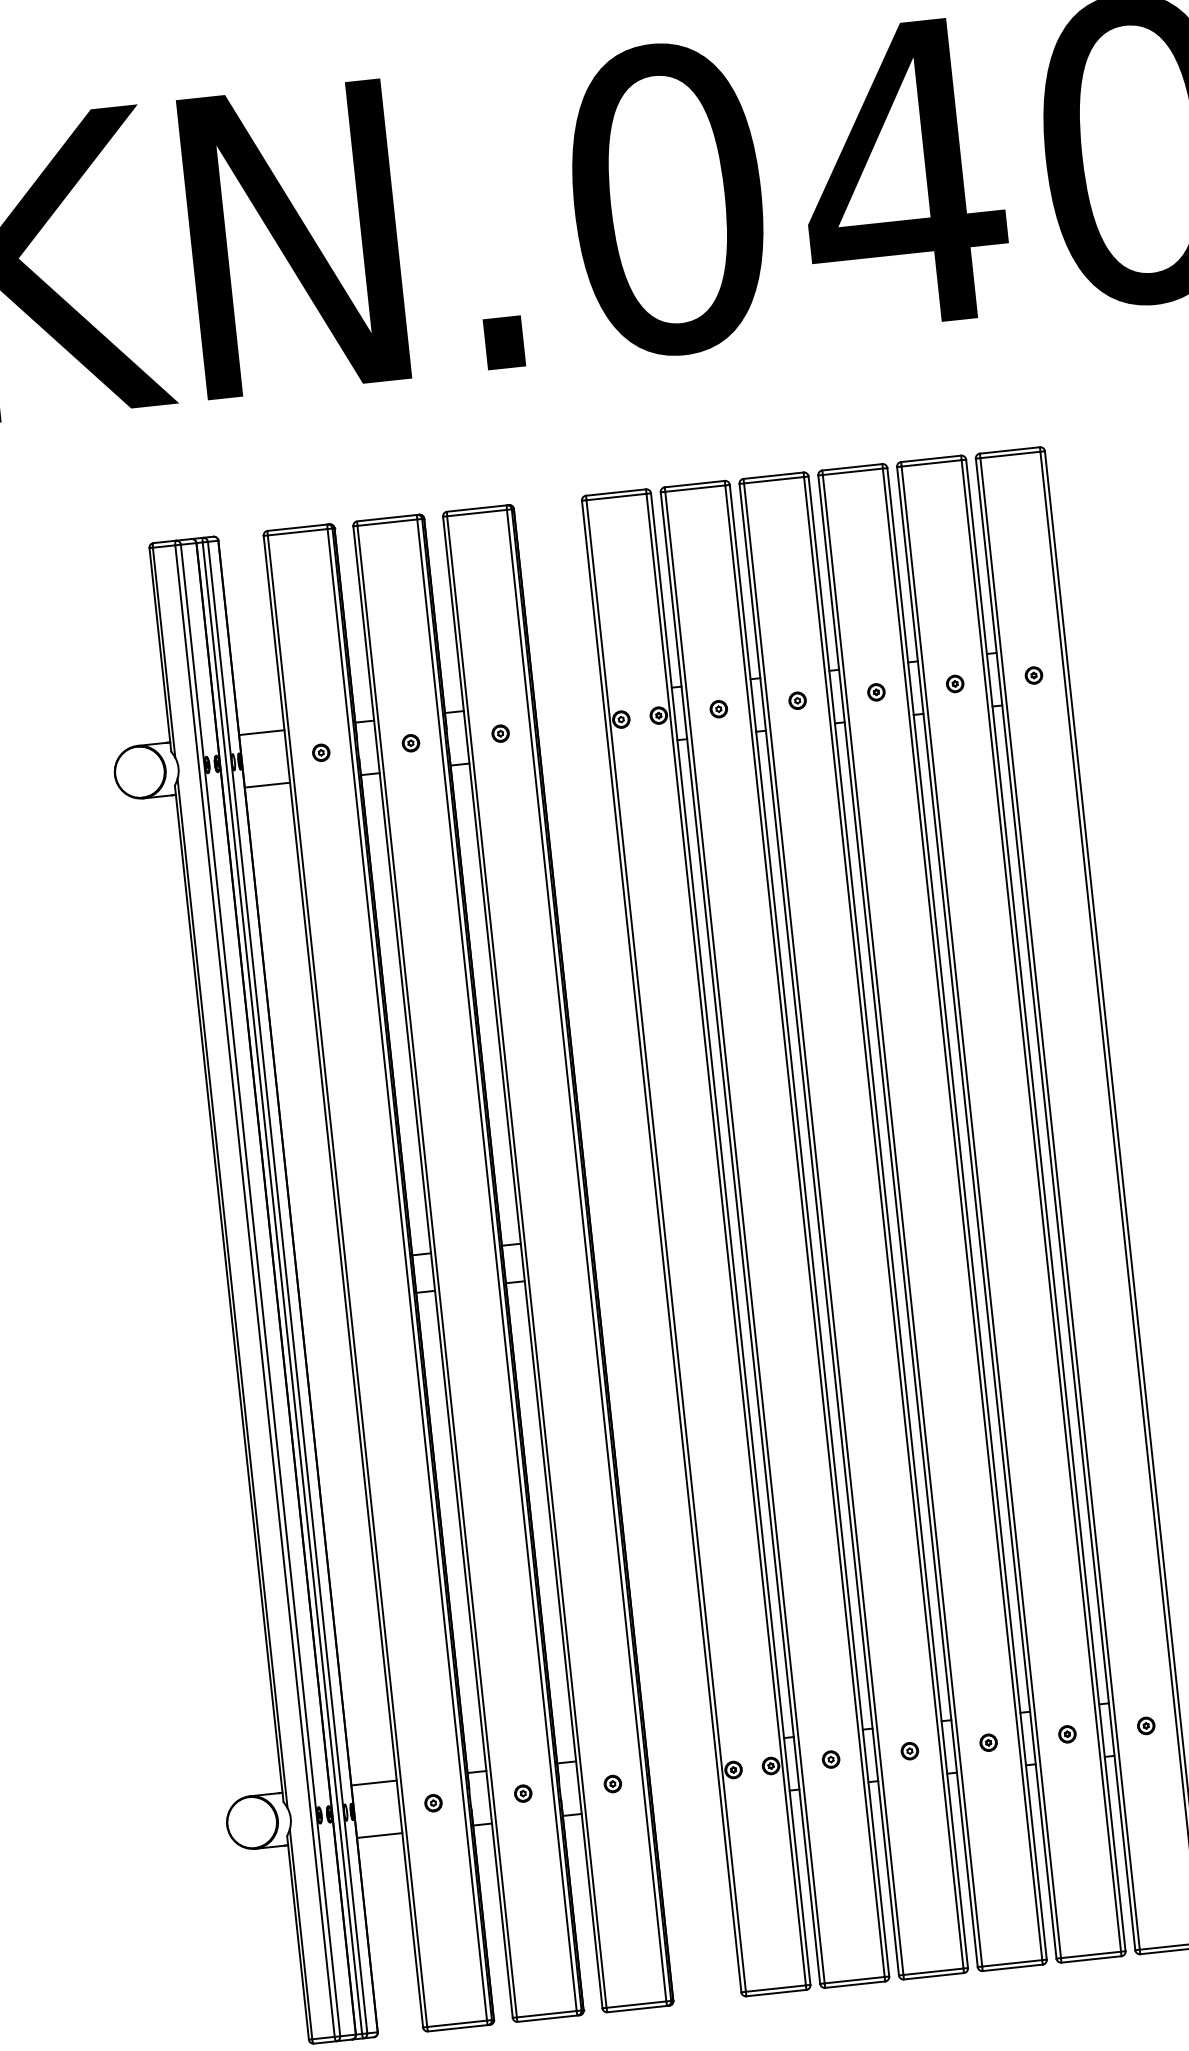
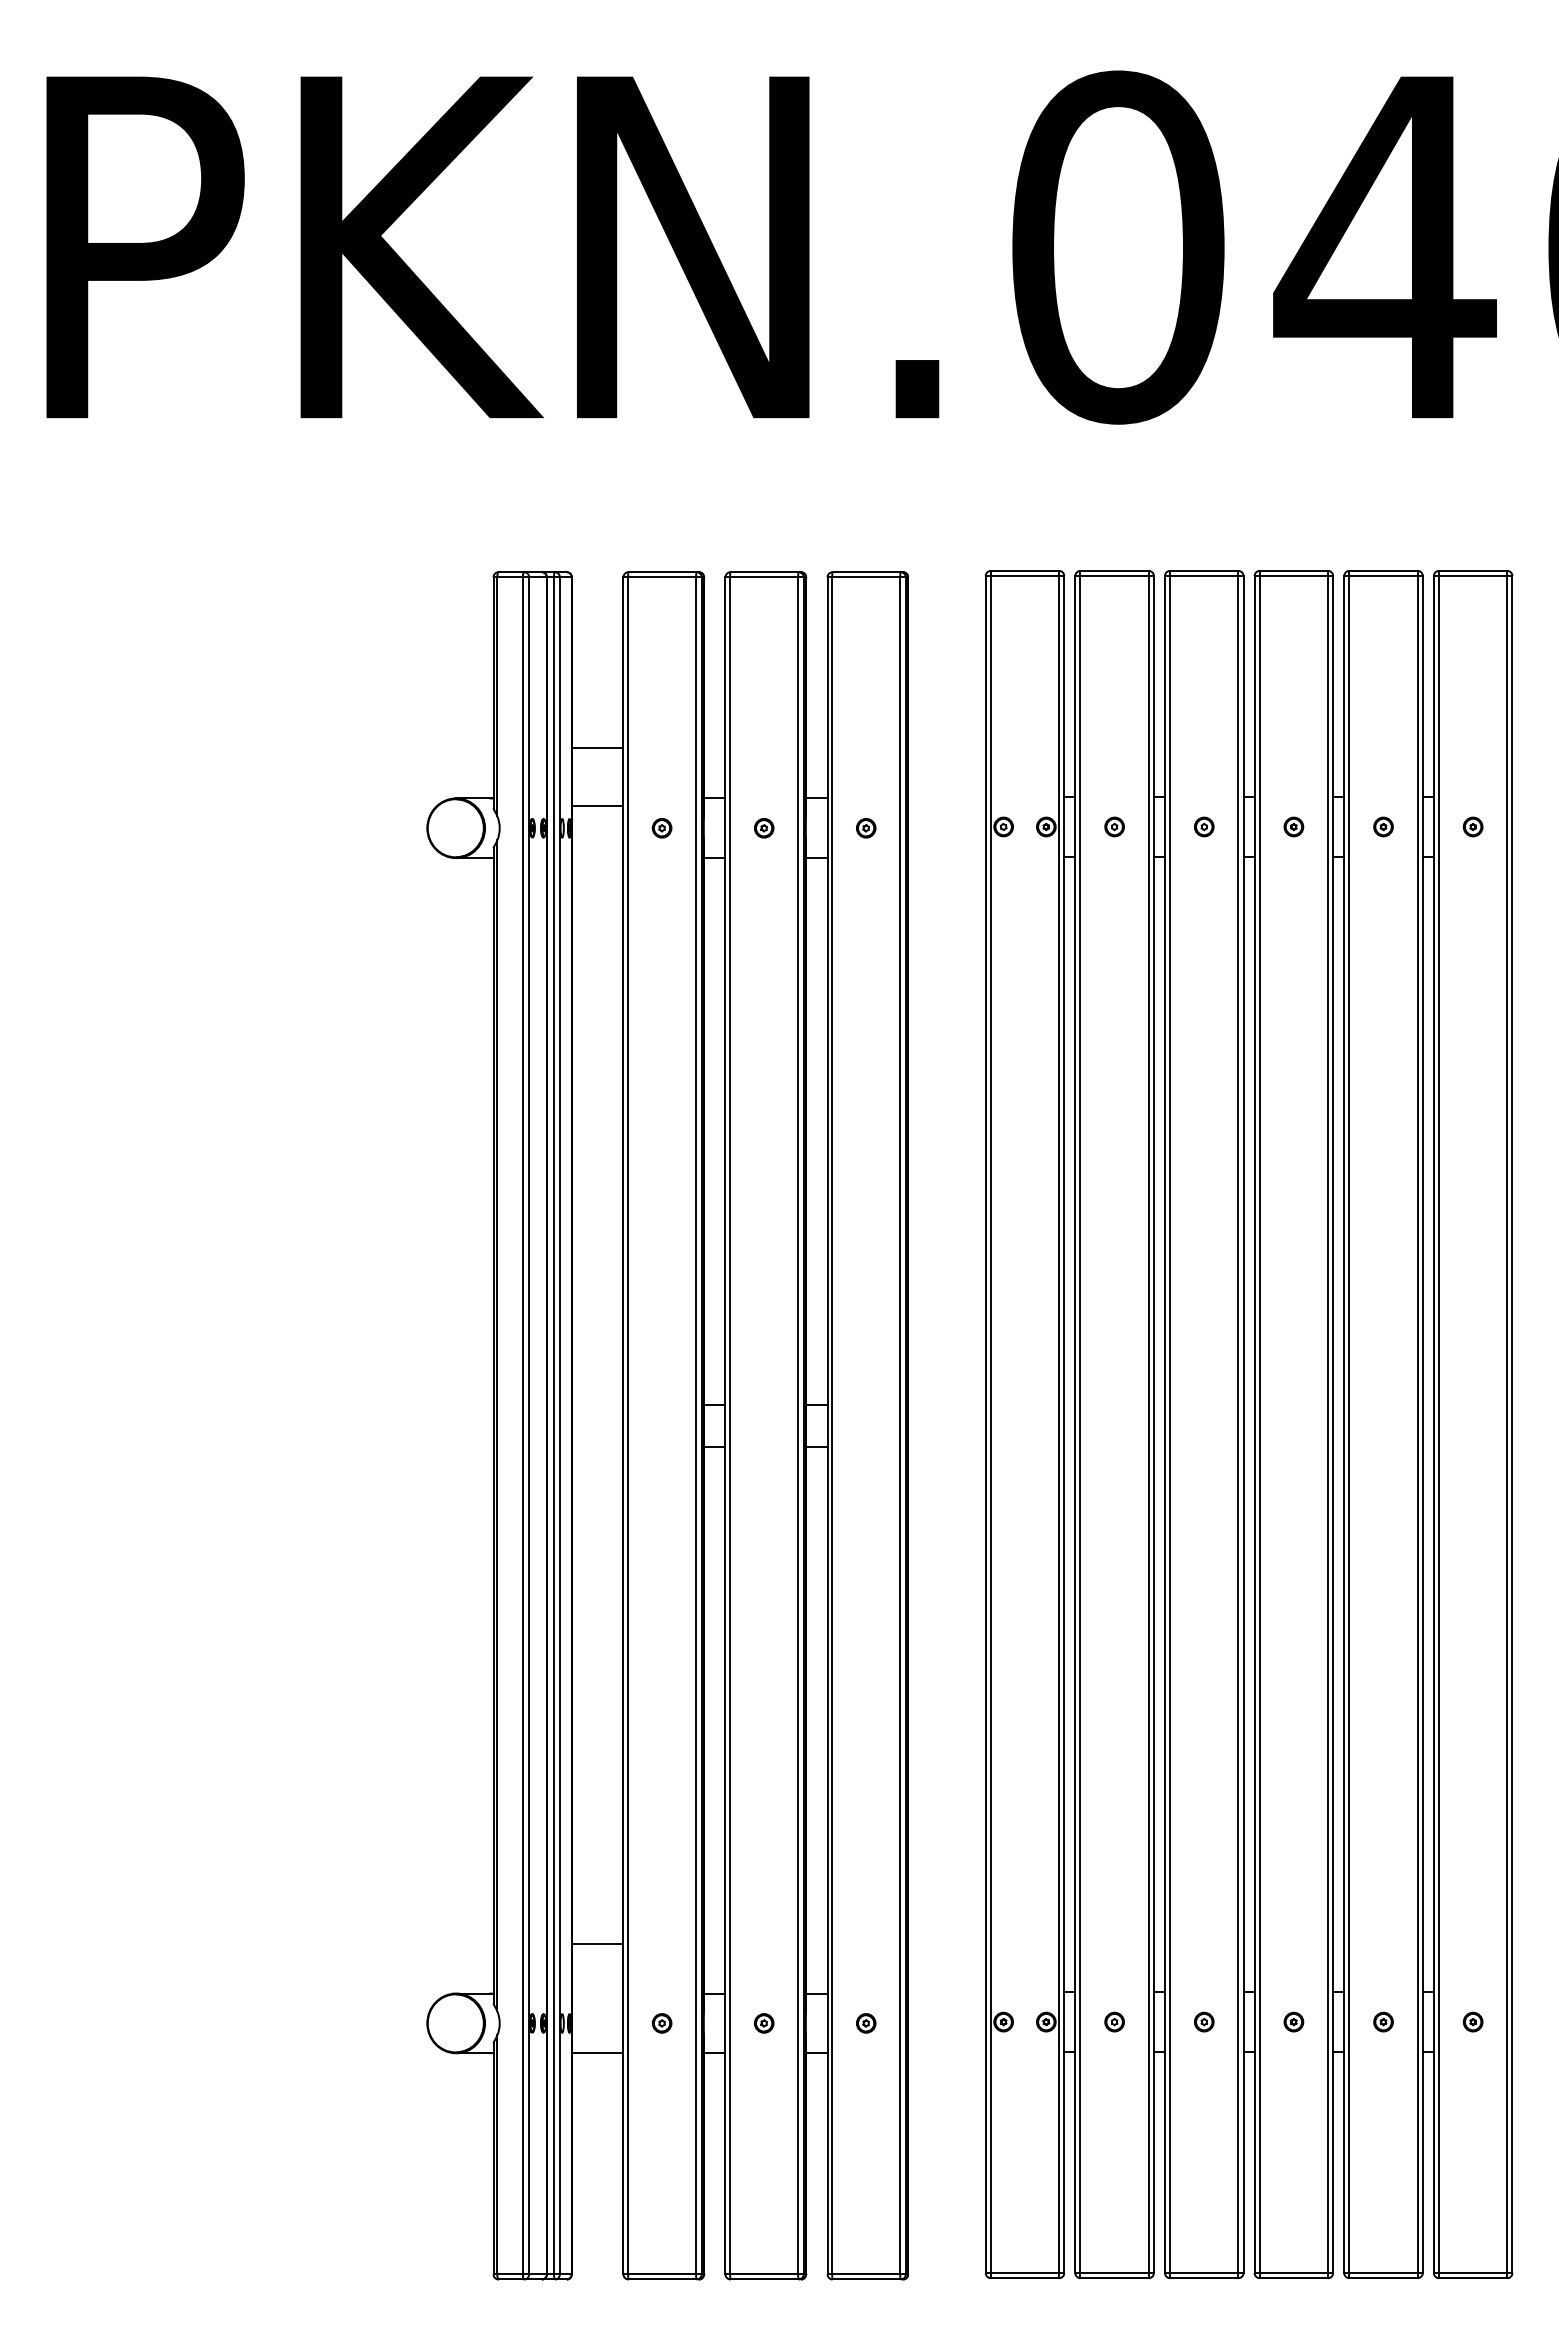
line: (261, 732) -> (597, 748), moved
line: (267, 785) -> (597, 806), moved
line: (373, 1783) -> (597, 1943), moved

